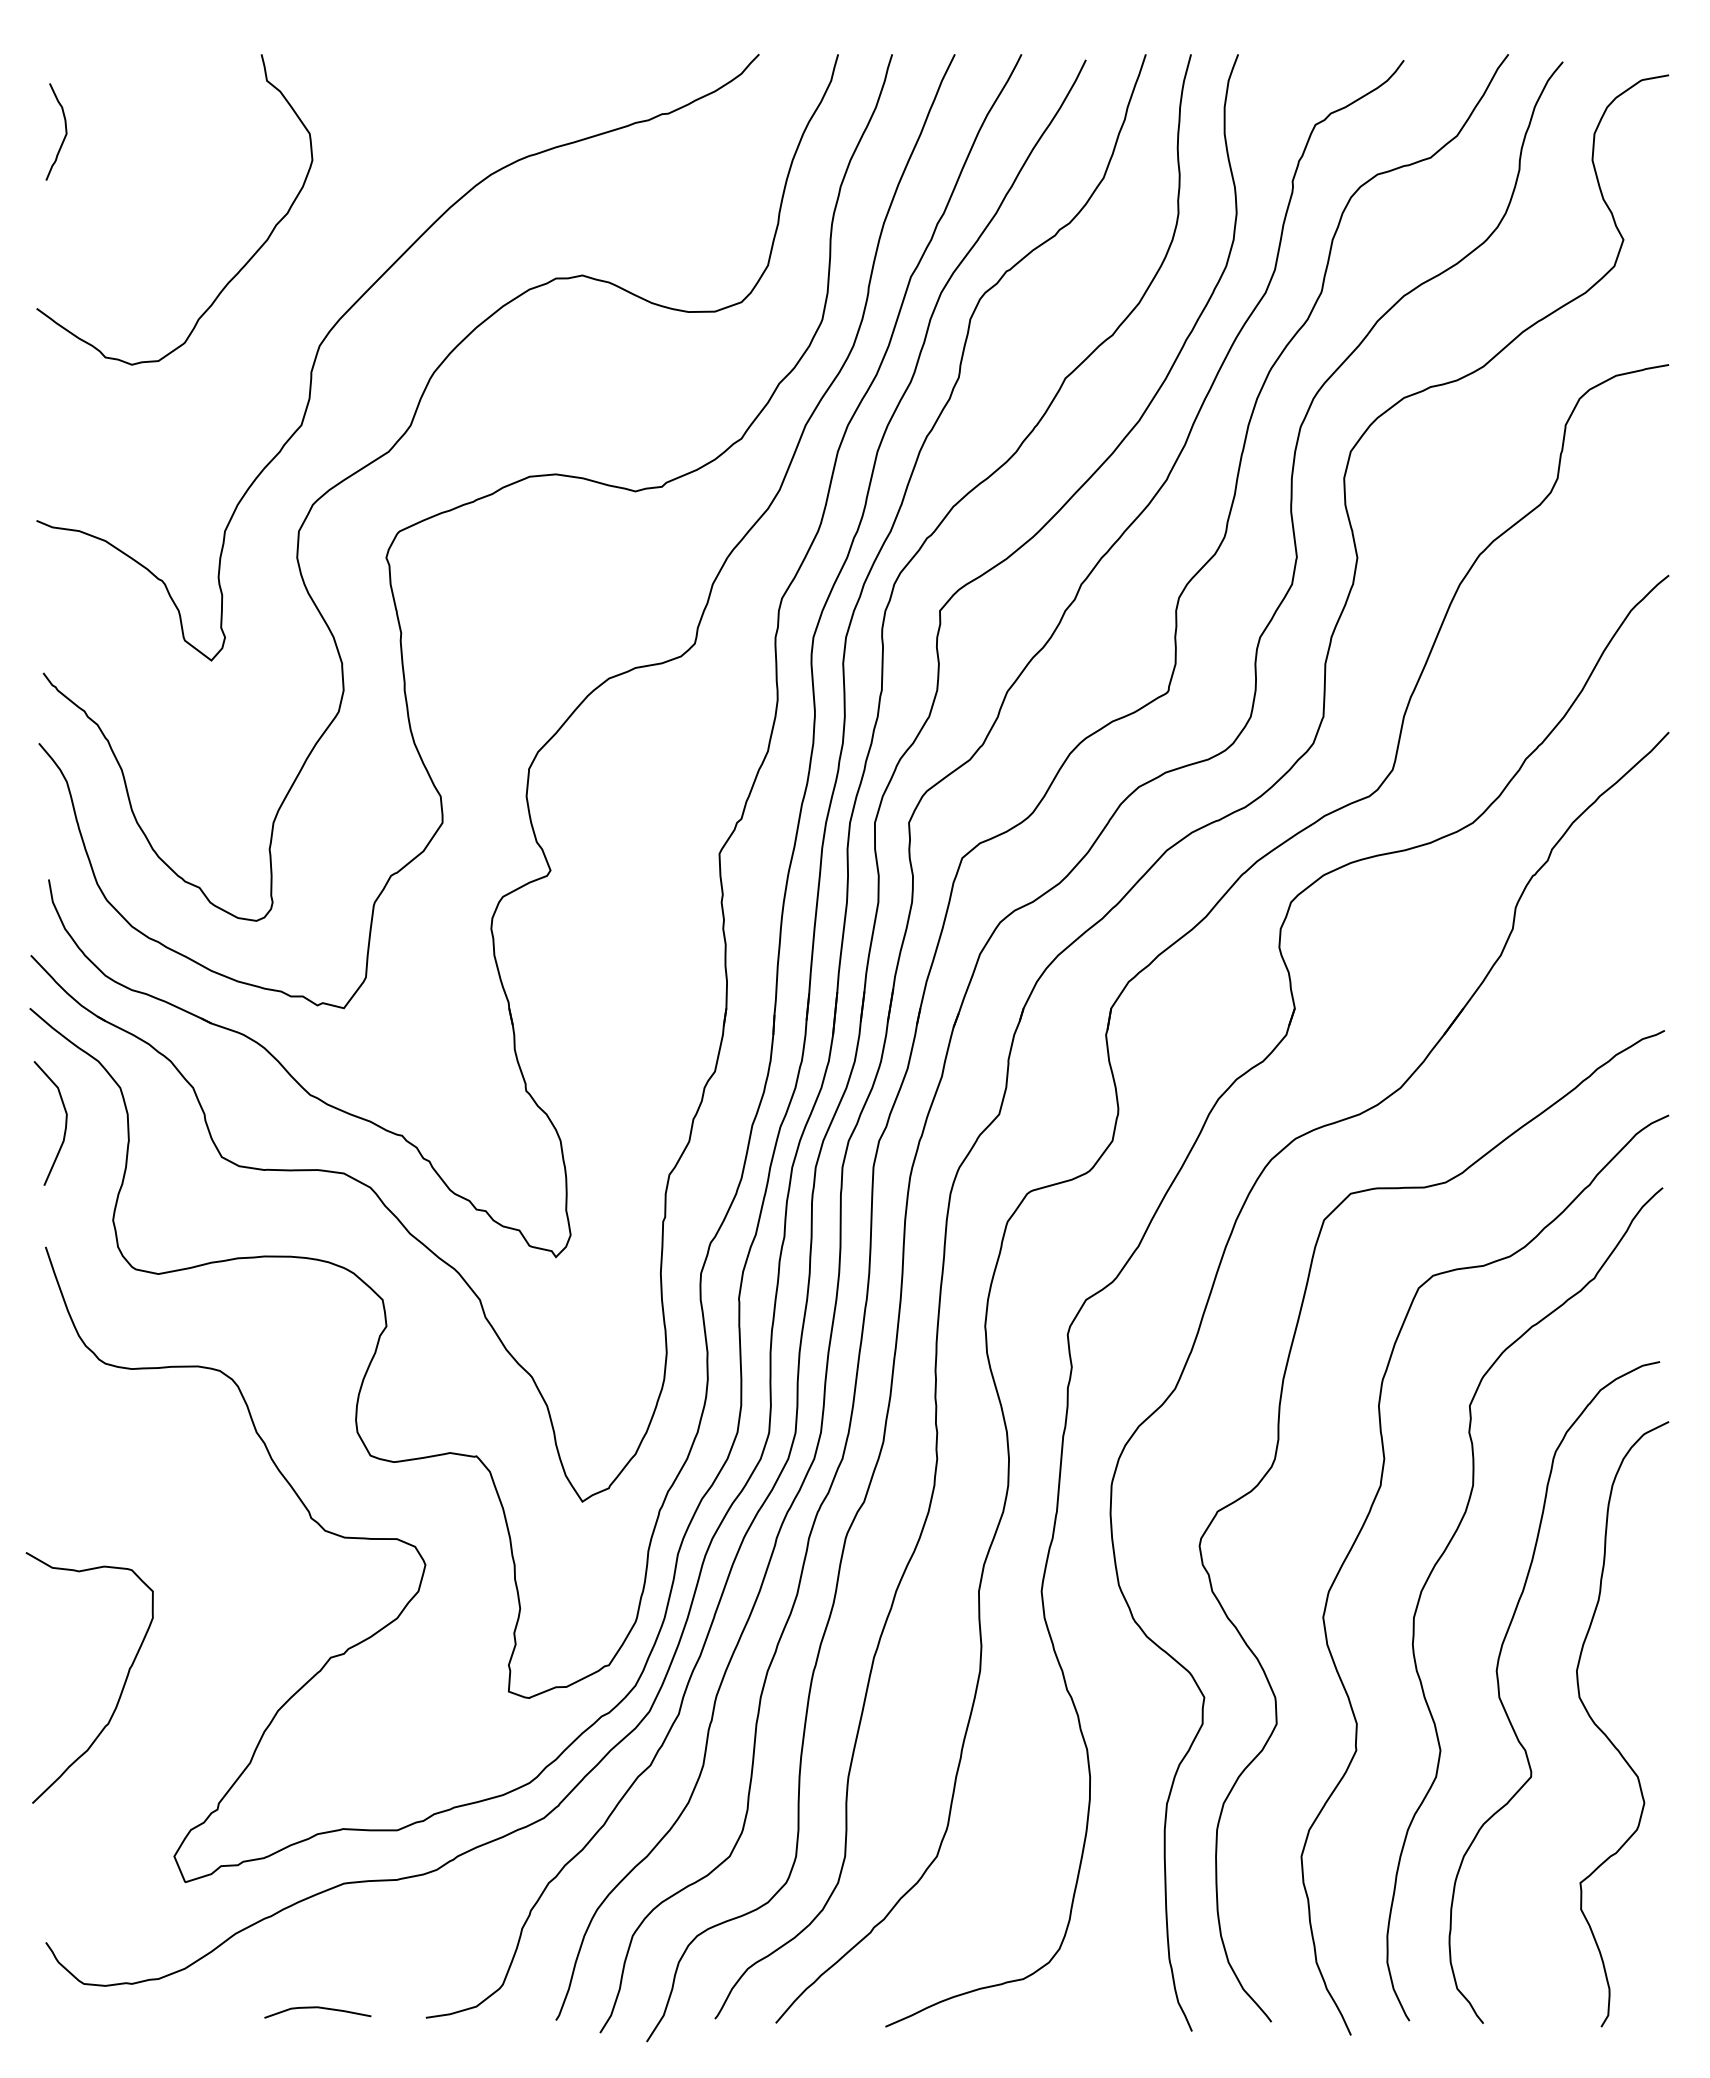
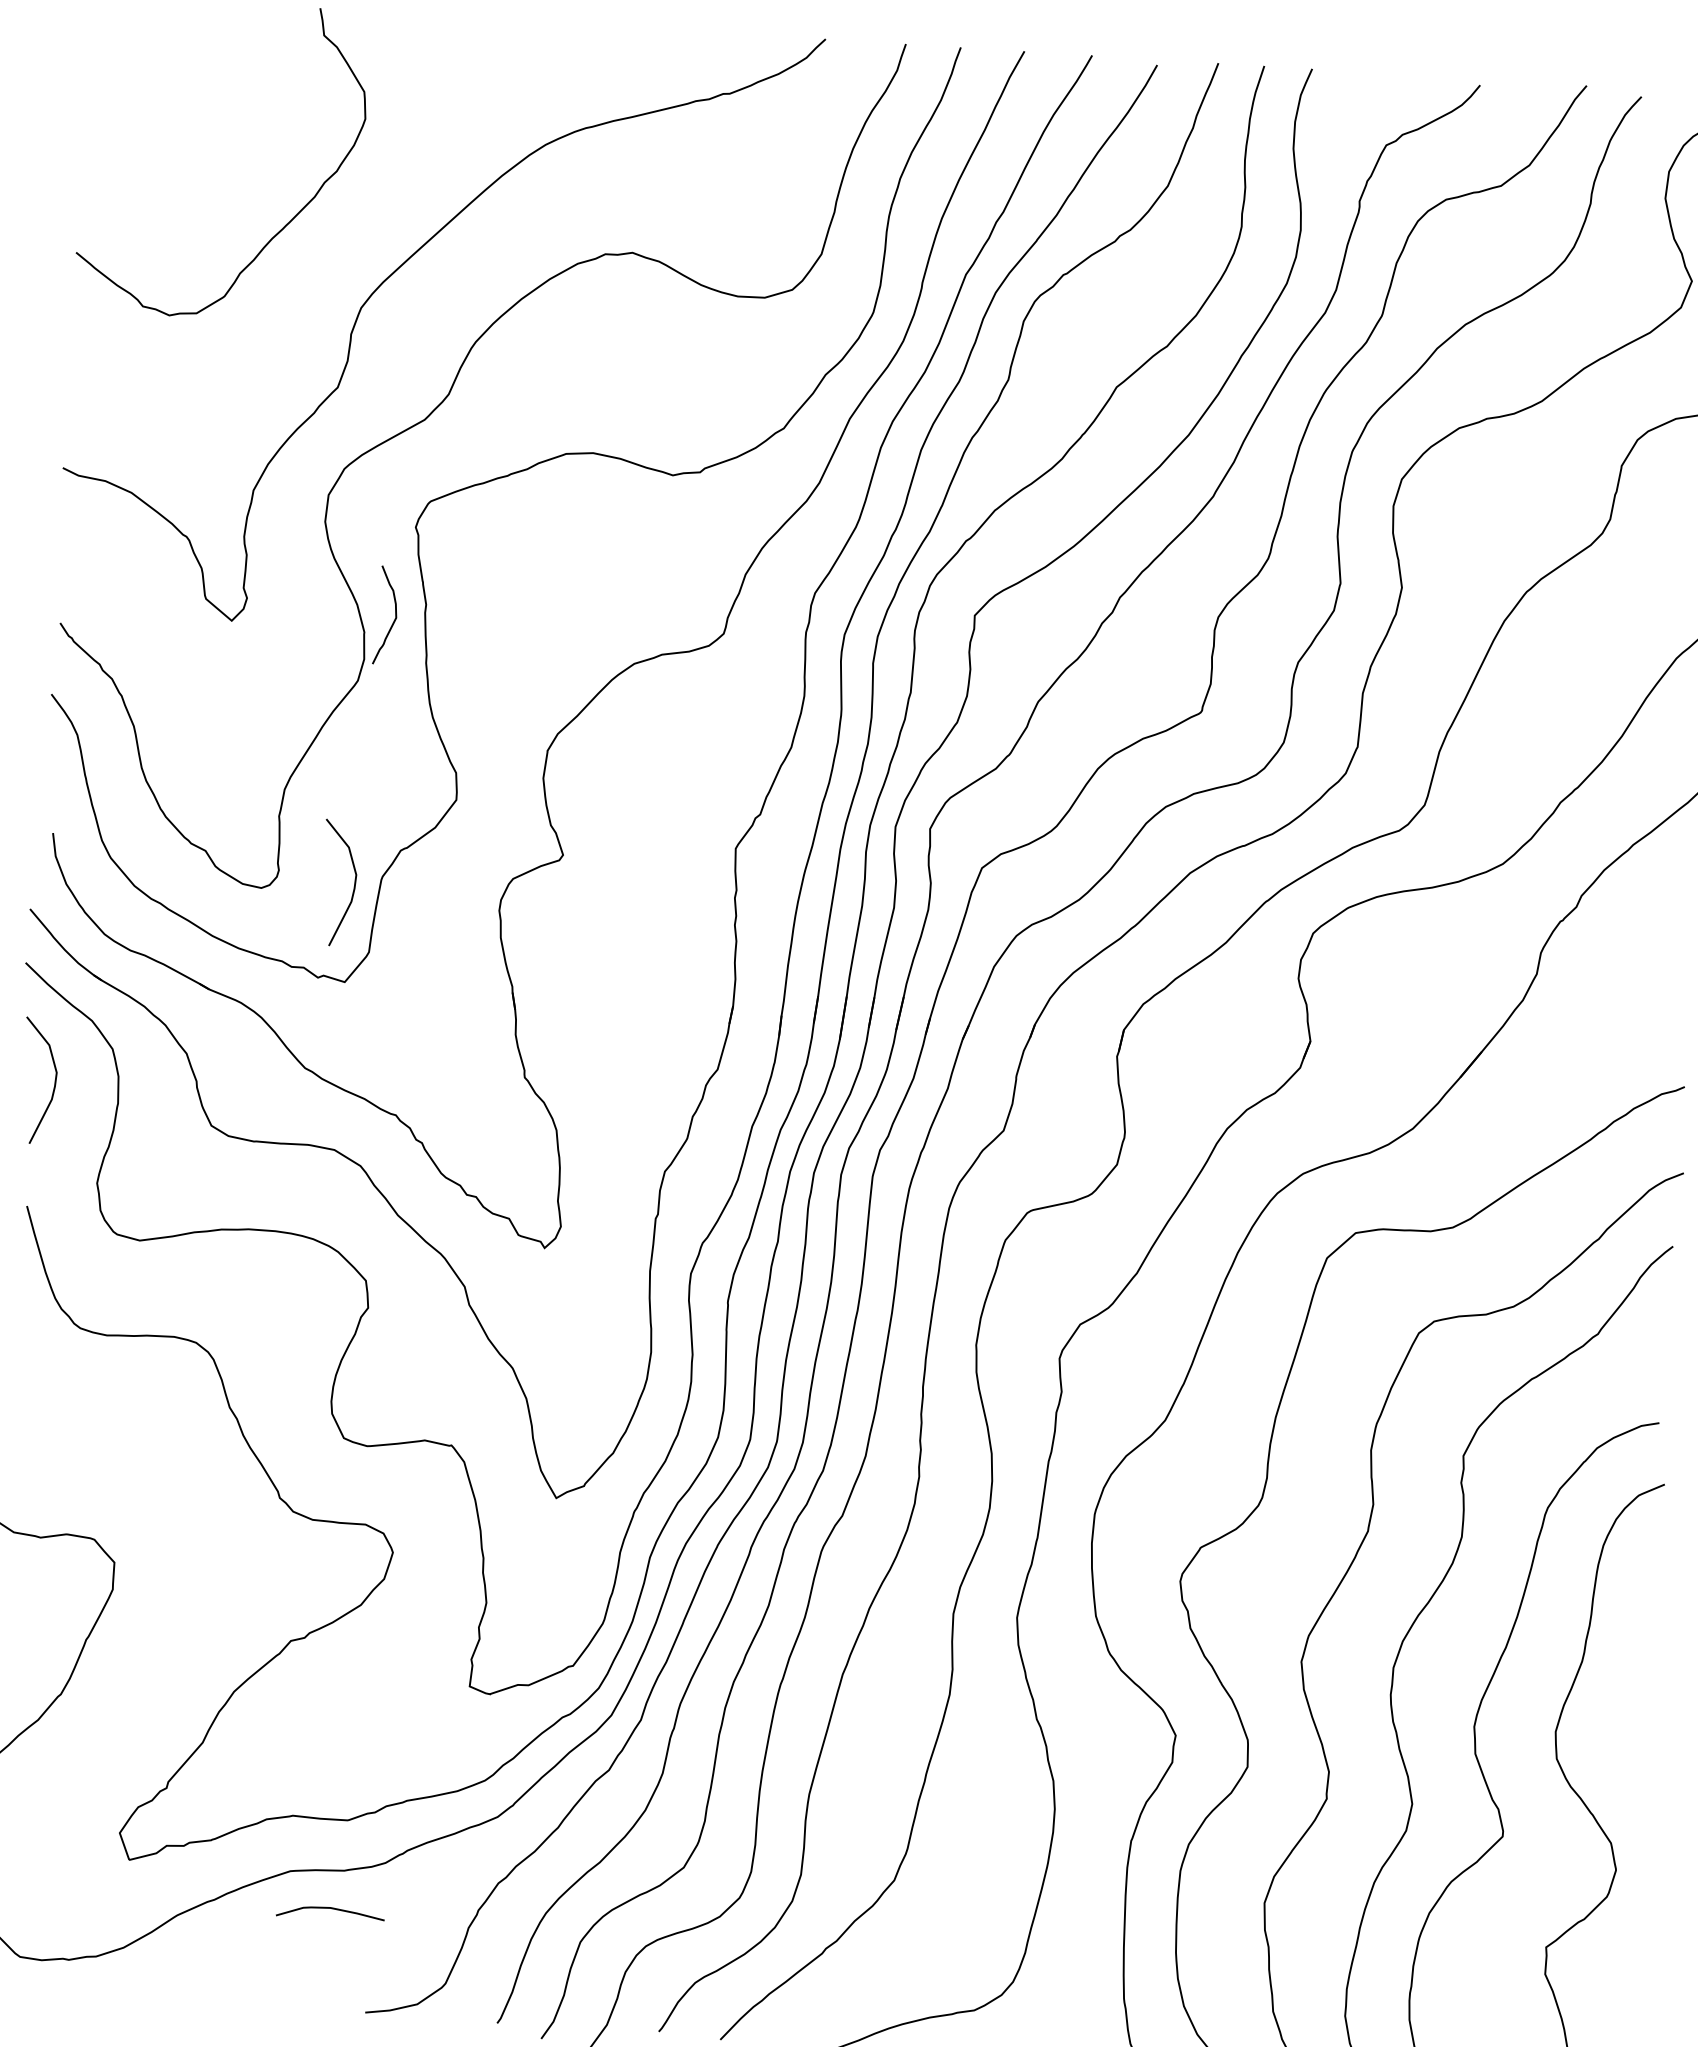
curve: (64, 135) -> (393, 619), moved
curve: (347, 911) -> (354, 884), added
curve: (317, 2008) -> (330, 1909), moved

